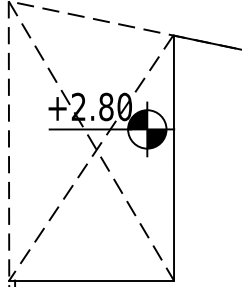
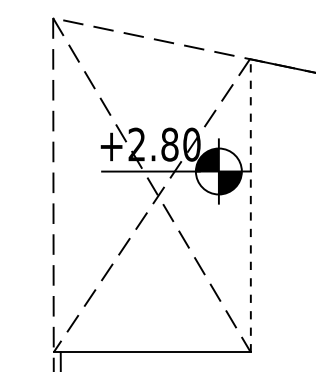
line: (173, 157) -> (250, 205), solid -> dashed

